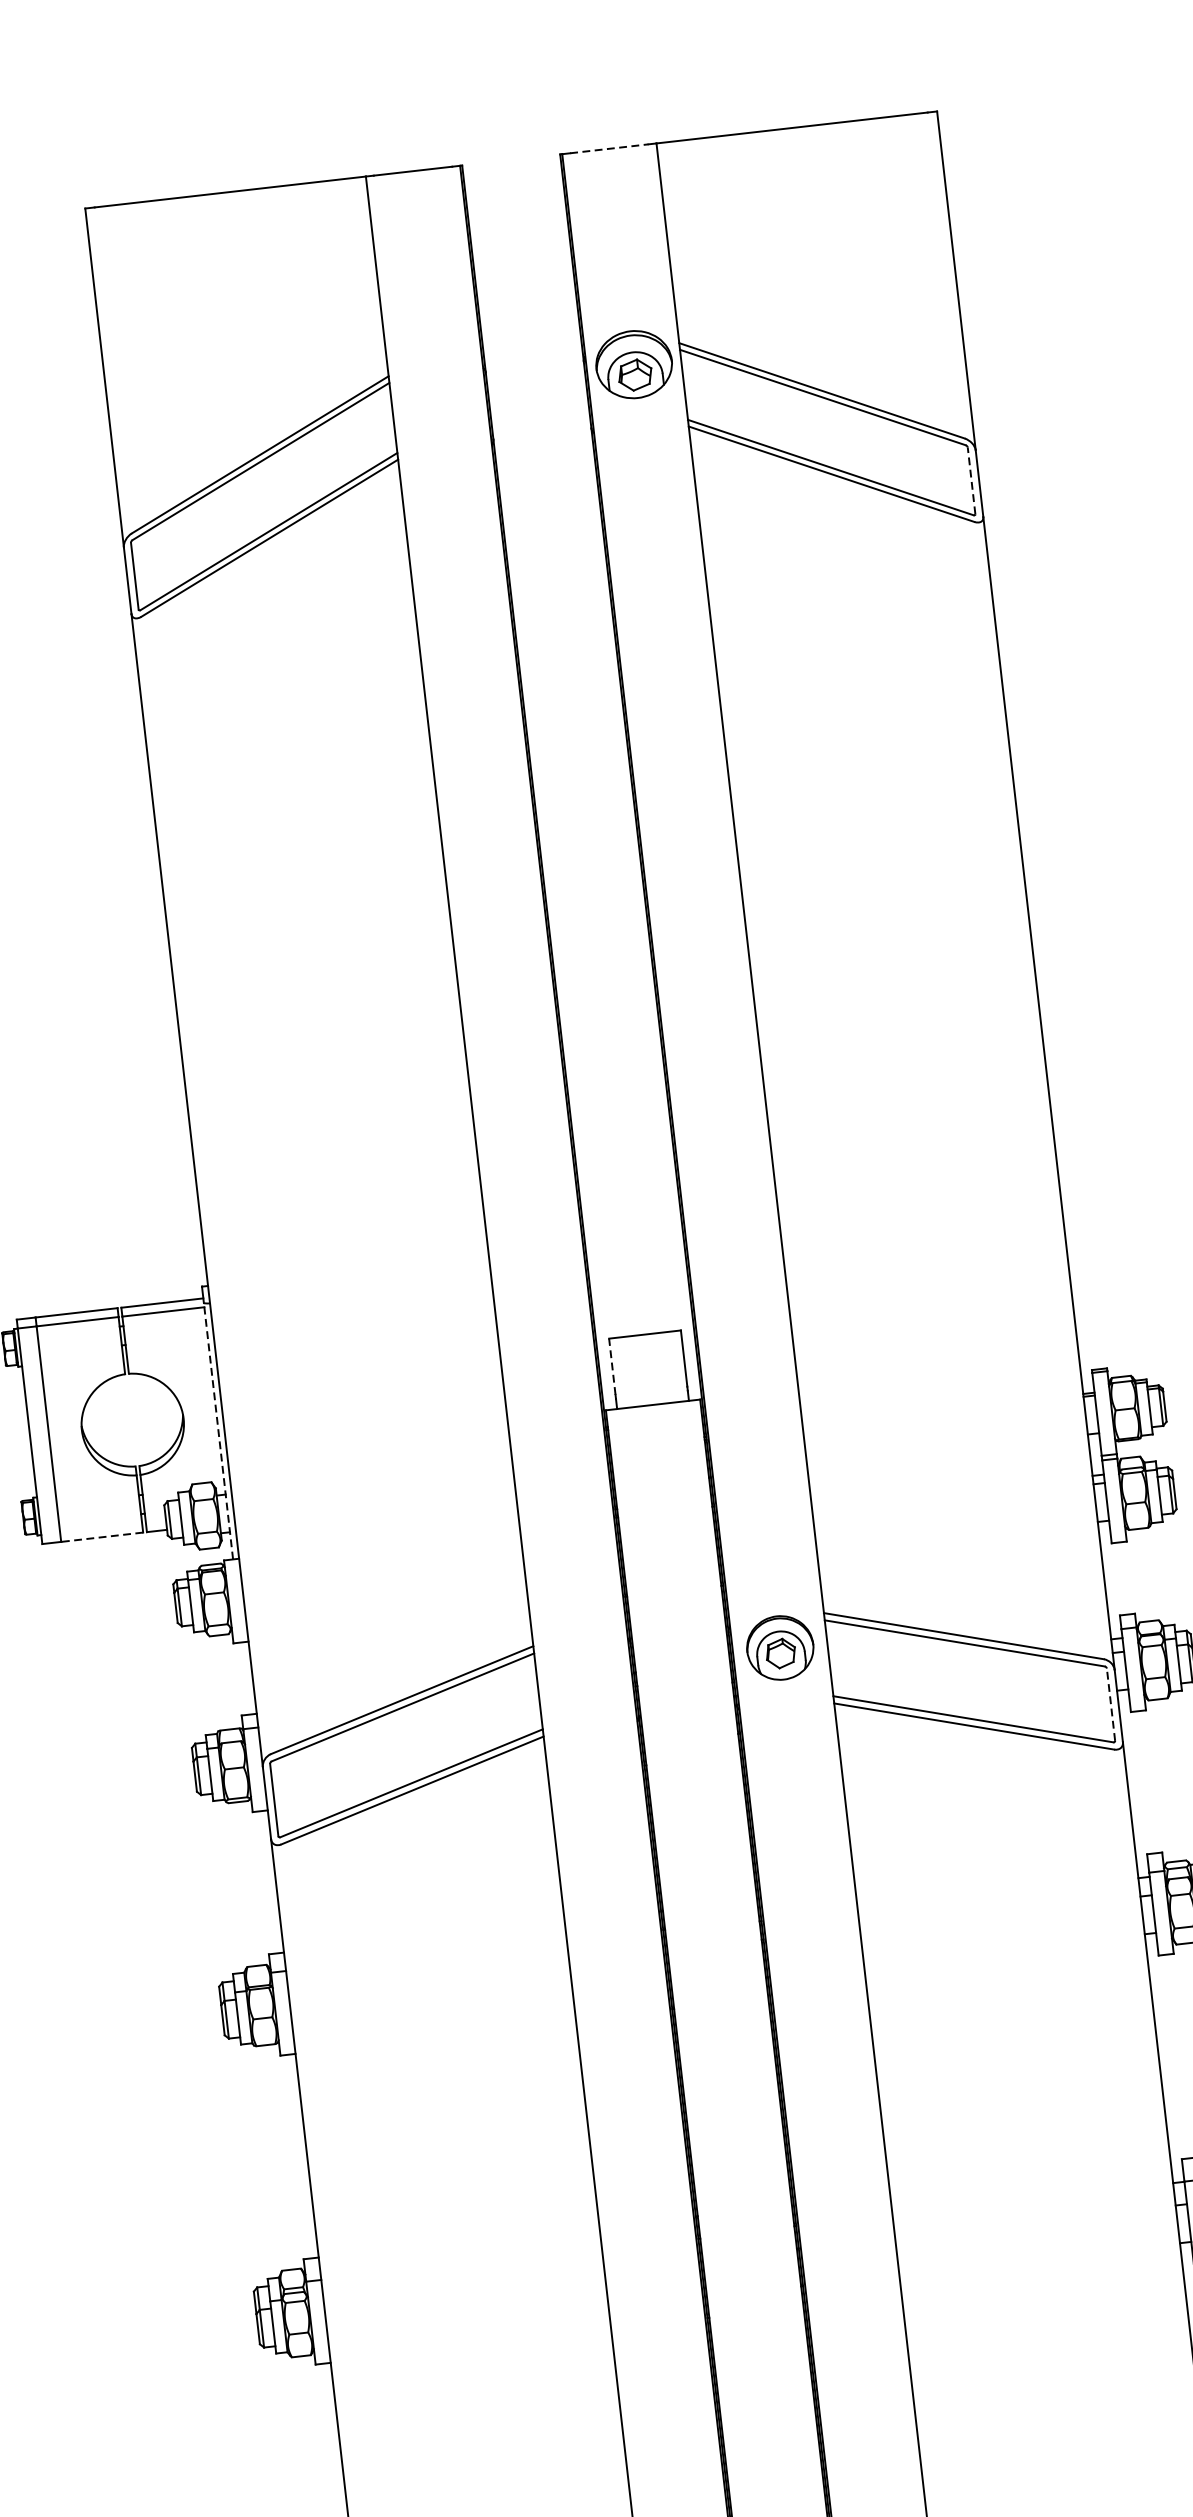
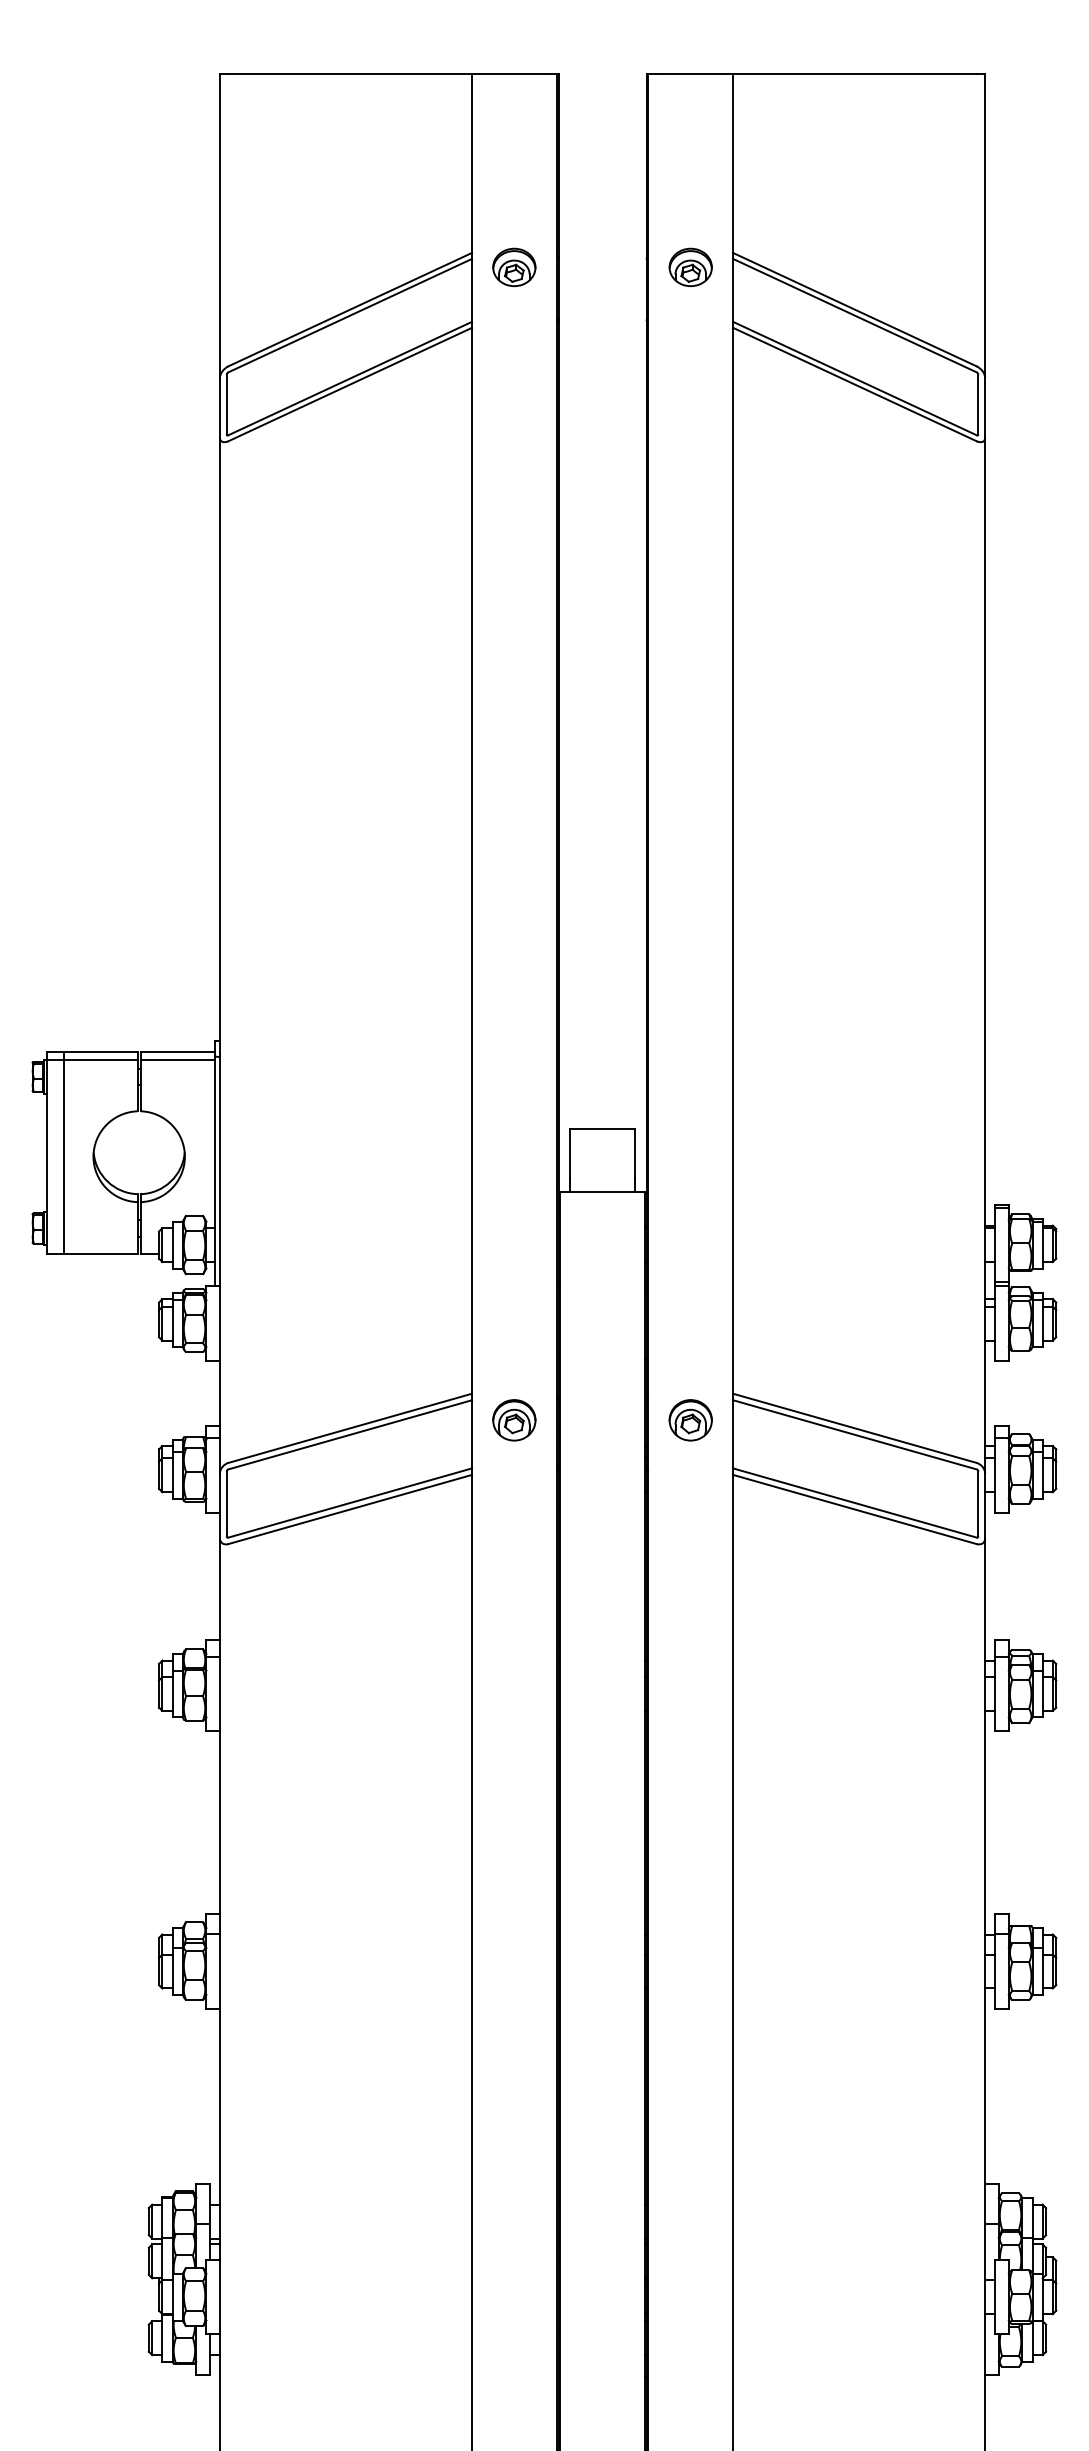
line: (610, 148) -> (691, 73), dashed -> solid
part: (633, 364) -> (690, 267), size x0.62
part: (437, 387) -> (514, 267), added
line: (971, 480) -> (978, 404), dashed -> solid
line: (612, 1366) -> (570, 1153), dashed -> solid
line: (218, 1430) -> (214, 1170), dashed -> solid
line: (101, 1537) -> (100, 1253), dashed -> solid
part: (779, 1648) -> (690, 1420), size x0.71
part: (584, 1670) -> (514, 1420), added
line: (1111, 1704) -> (978, 1503), dashed -> solid

